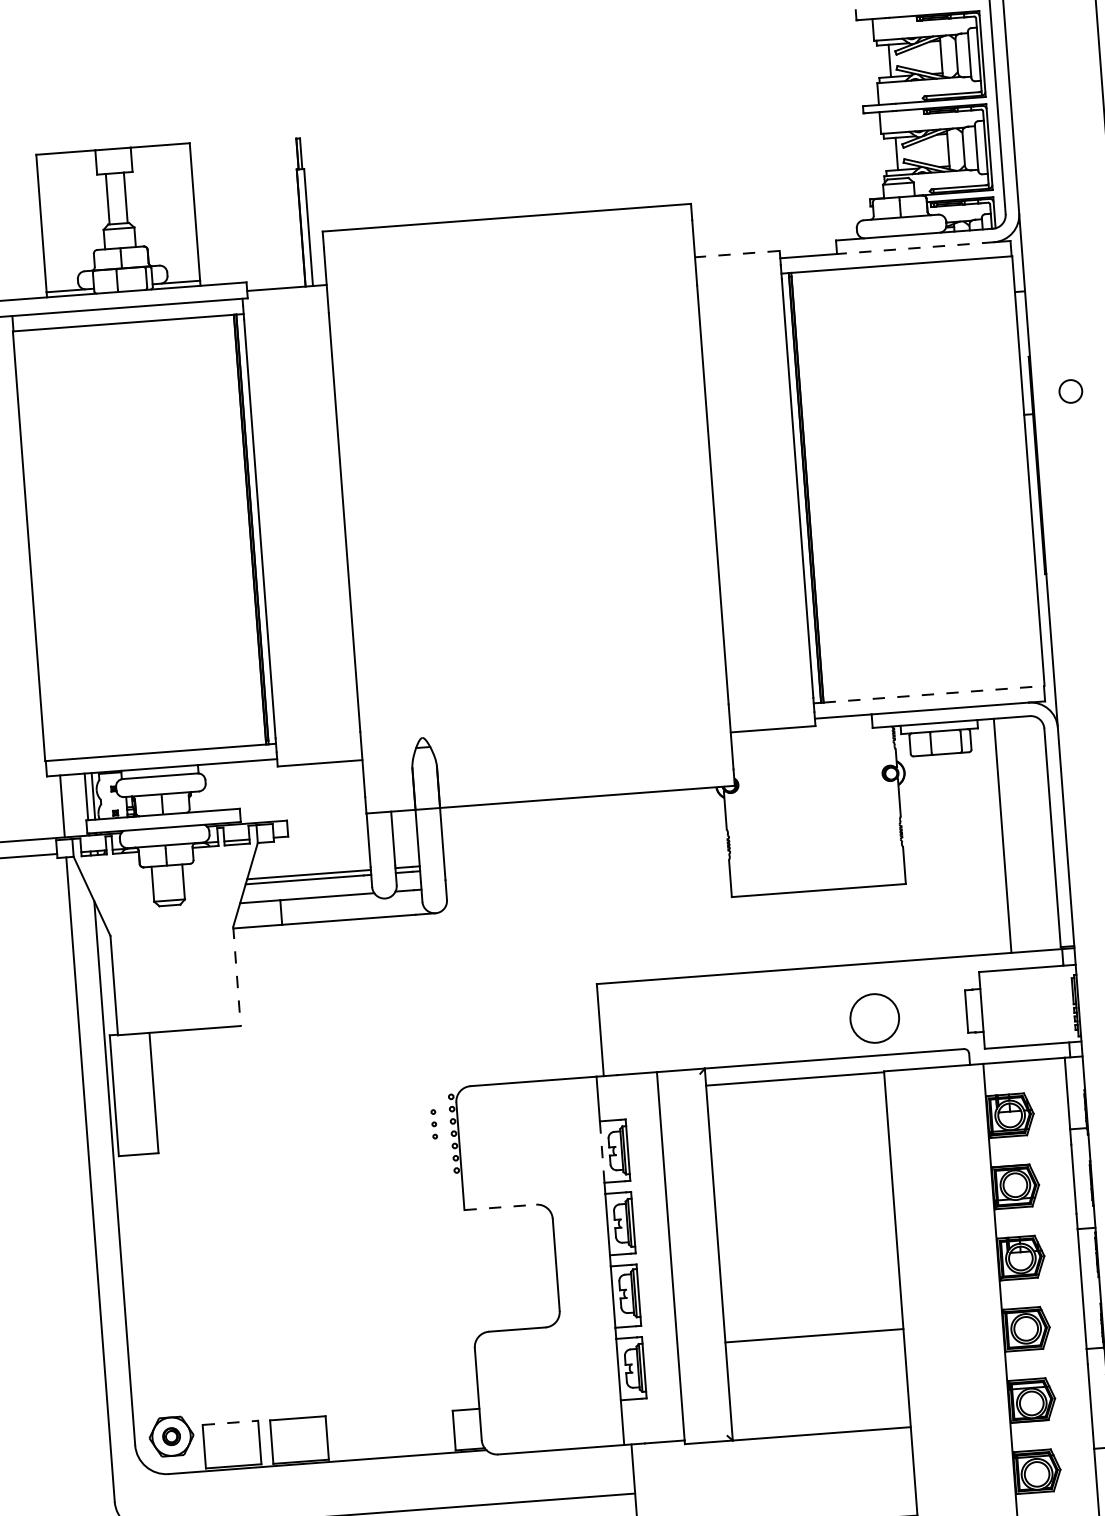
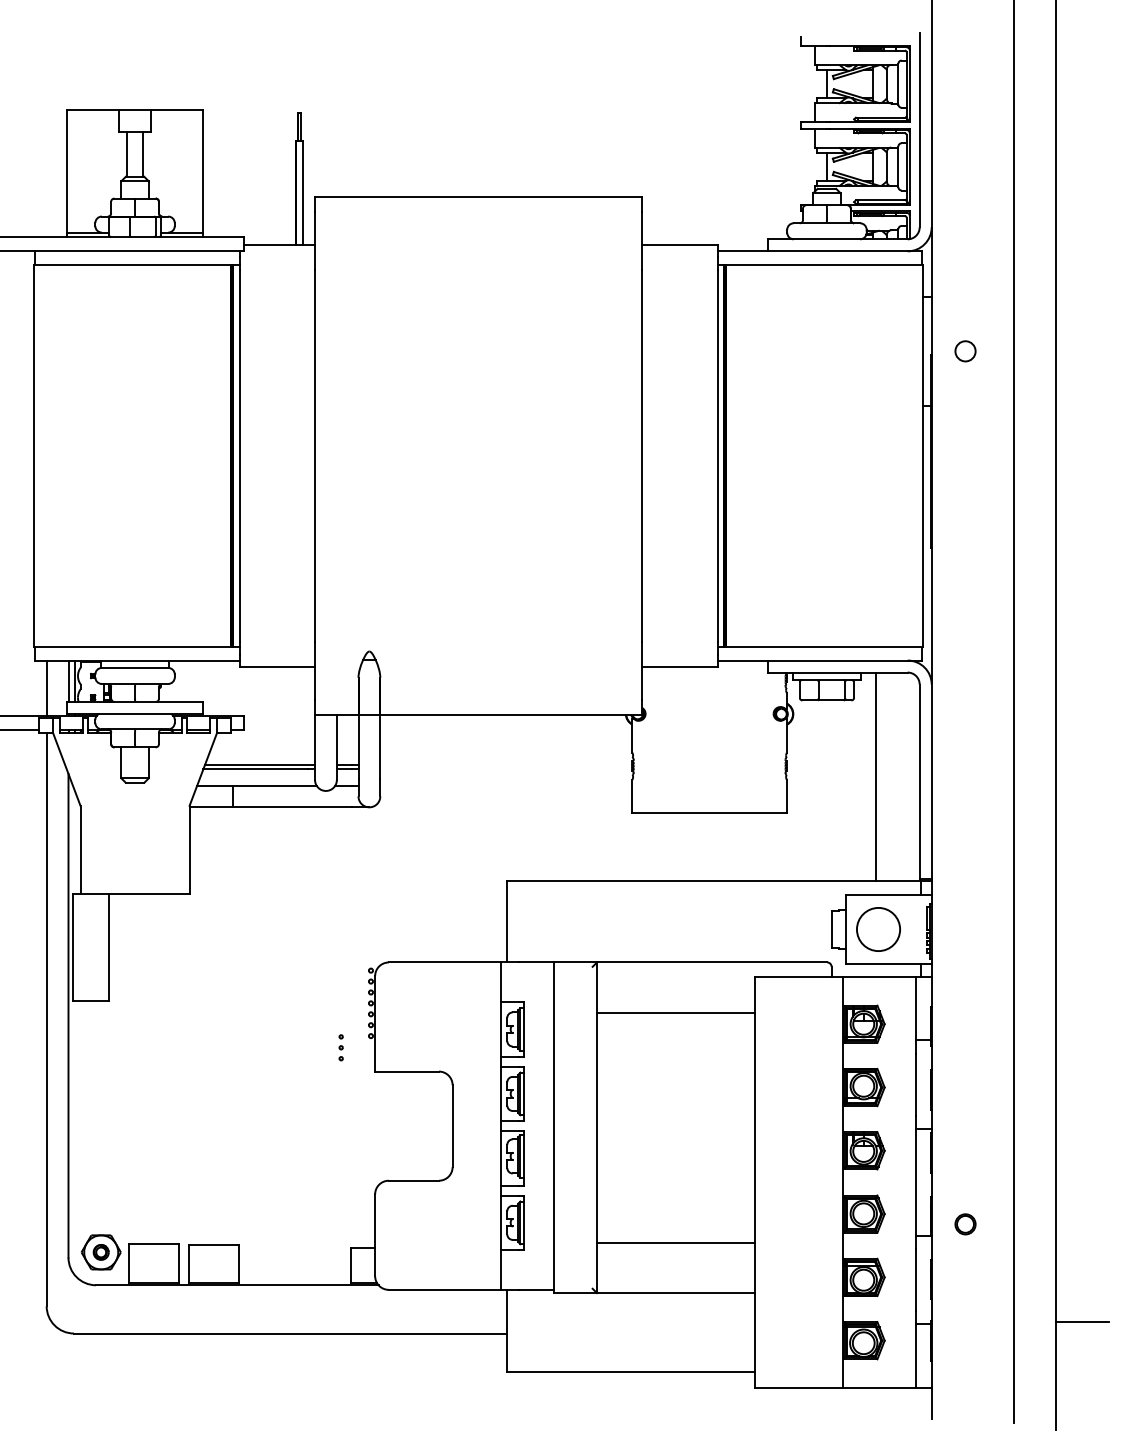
line: (915, 248) -> (837, 251), dashed -> solid
line: (736, 253) -> (679, 244), dashed -> solid
circle: (1070, 391) -> (965, 351), moved
line: (935, 693) -> (825, 646), dashed -> solid
line: (236, 977) -> (189, 850), dashed -> solid
circle: (874, 1018) -> (878, 929), moved
line: (795, 1078) -> (676, 1012), moved
part: (433, 1124) -> (340, 1047), moved
line: (601, 1150) -> (500, 1028), dashed -> solid
line: (500, 1207) -> (407, 1071), dashed -> solid
line: (814, 1335) -> (676, 1242), moved
line: (230, 1423) -> (154, 1244), dashed -> solid

